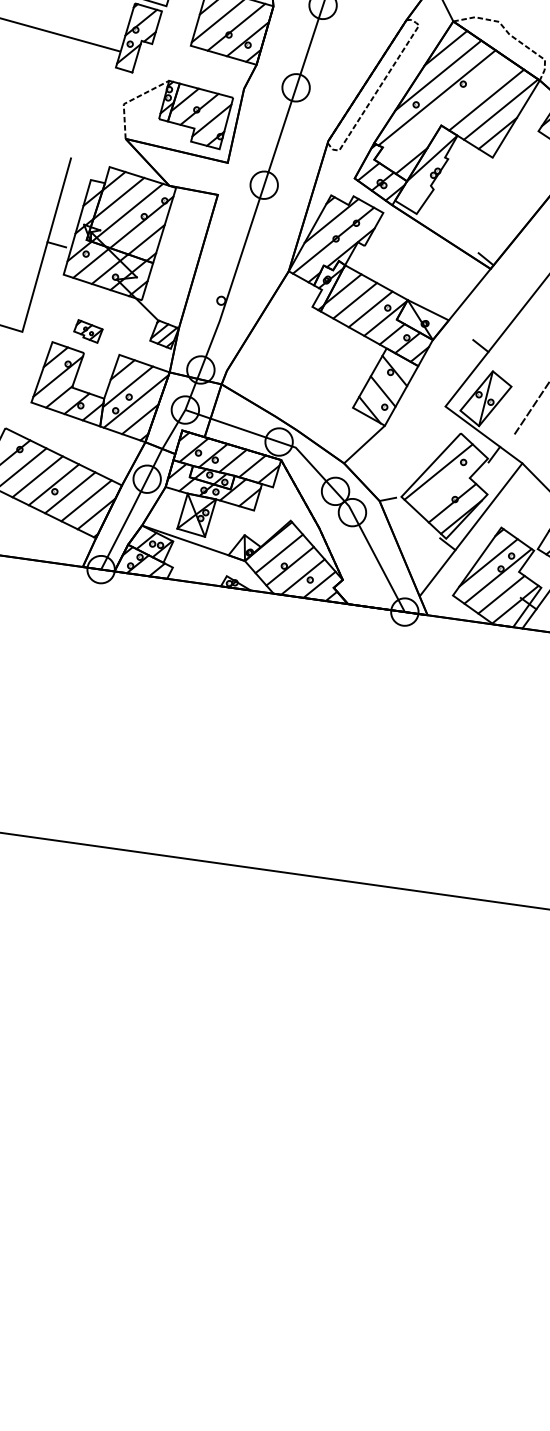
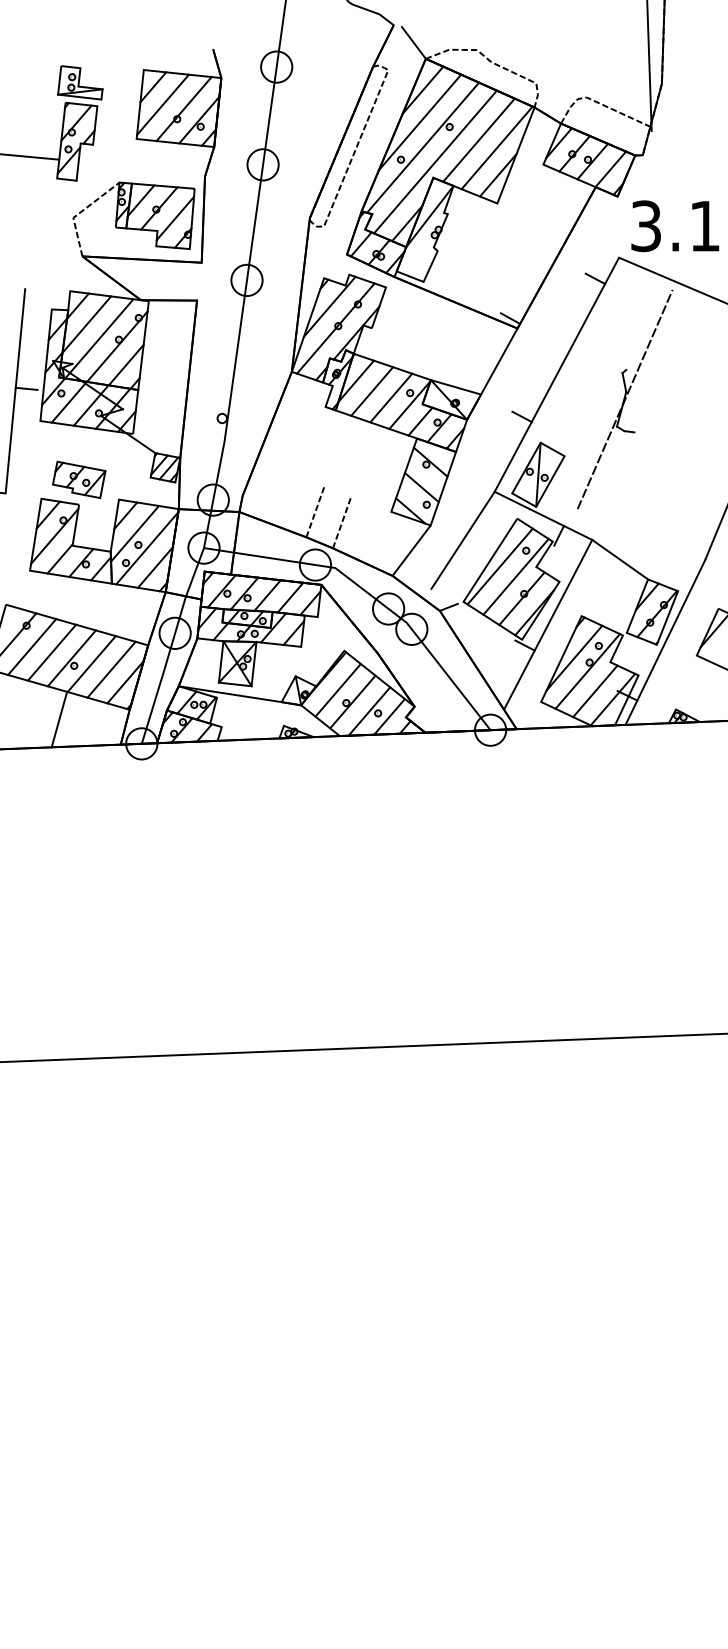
line: (445, 111) -> (435, 161), added
part: (88, 331) -> (79, 479), size x1.67
line: (287, 394) -> (315, 510), added
line: (309, 408) -> (342, 521), added
line: (410, 442) -> (462, 539), added
line: (450, 483) -> (515, 576), added
line: (33, 535) -> (59, 719), added

